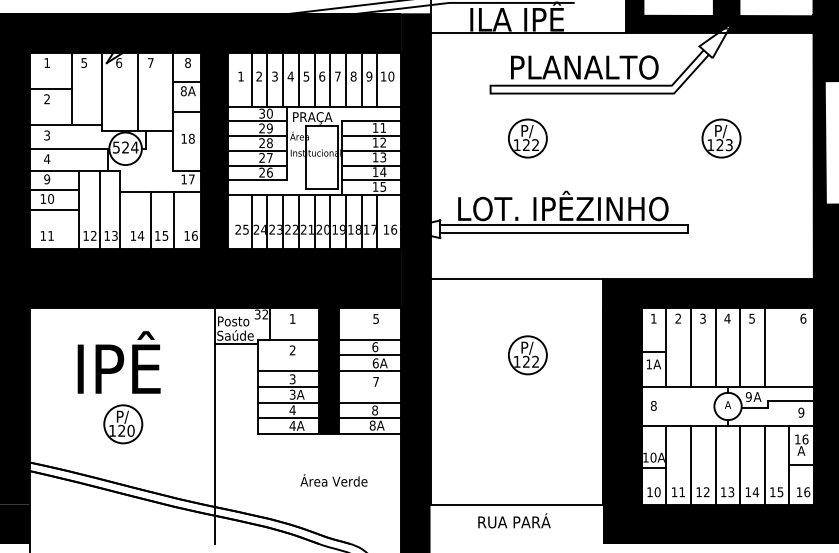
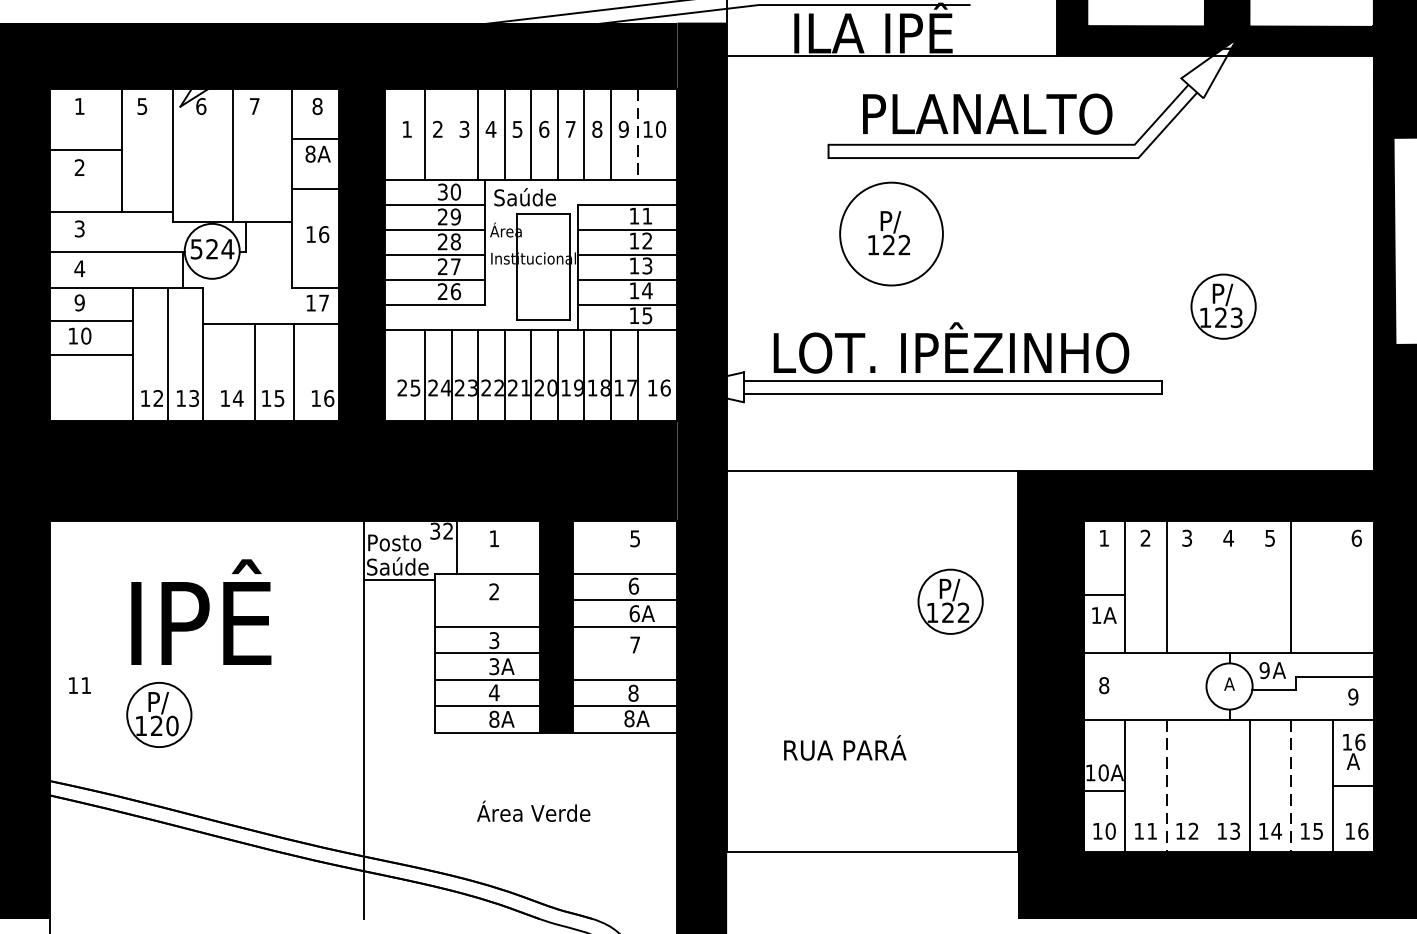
line: (267, 79) -> (451, 134), removed
line: (377, 80) -> (637, 136), solid -> dashed
text: (312, 117) -> (527, 198), PRAÇA -> Saúde
text: (191, 138) -> (323, 233), 18 -> 16
circle: (527, 138) -> (890, 233), size x1.6
part: (721, 138) -> (1223, 306), moved
text: (47, 235) -> (80, 684), moved
line: (715, 347) -> (1208, 586), removed
line: (740, 347) -> (1250, 586), removed
part: (527, 355) -> (949, 602), moved
part: (123, 424) -> (159, 715), moved
text: (292, 425) -> (494, 718), 4A -> 8A
line: (690, 465) -> (1166, 786), solid -> dashed
line: (715, 465) -> (1208, 786), removed
line: (764, 465) -> (1291, 786), solid -> dashed
text: (333, 480) -> (532, 811), moved
text: (514, 520) -> (845, 747), moved

